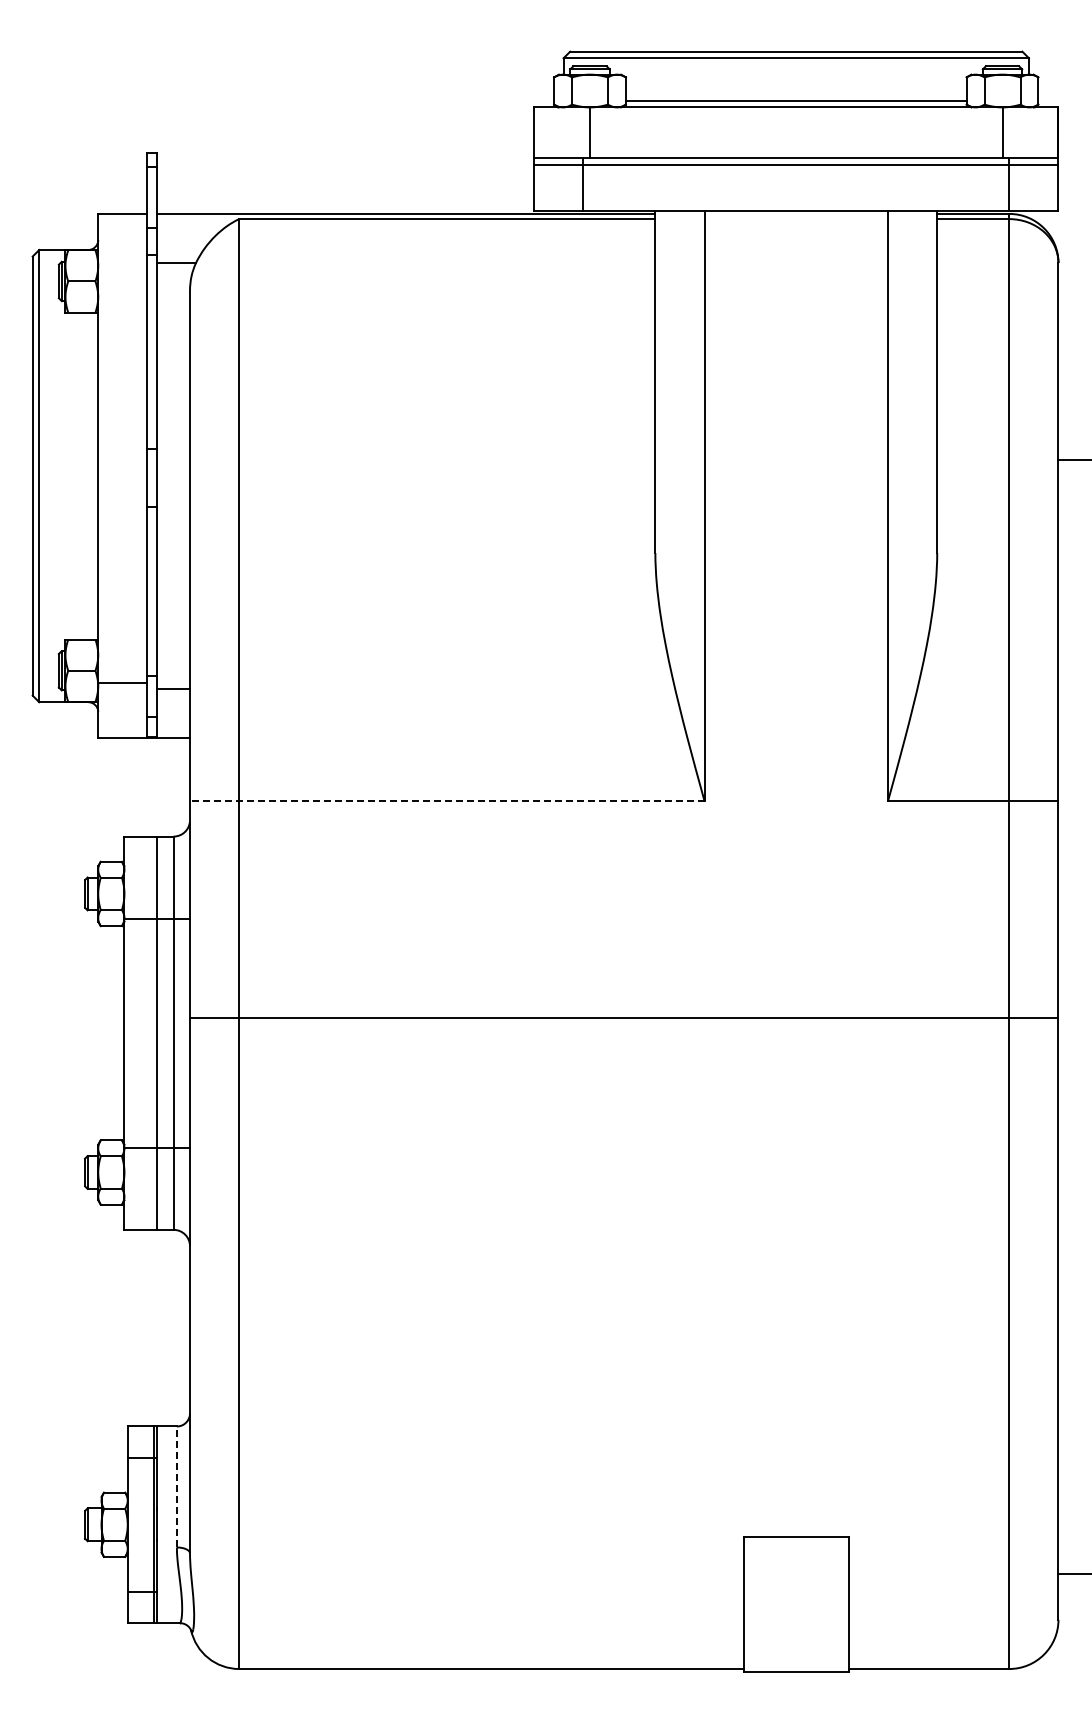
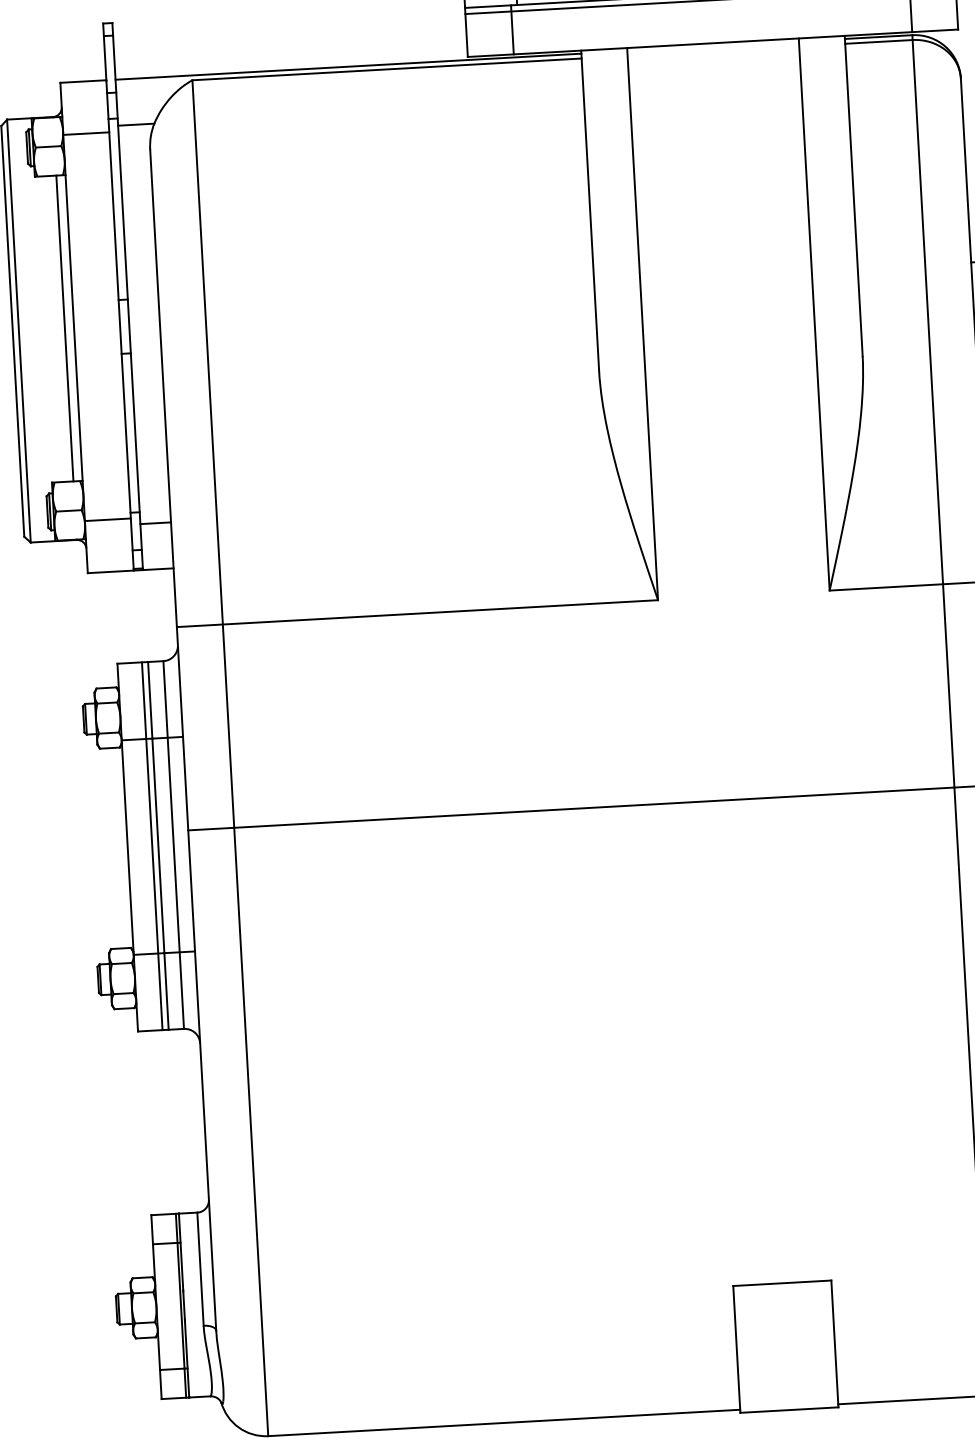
line: (122, 269) -> (85, 133), added
line: (88, 475) -> (64, 327), added
line: (446, 801) -> (416, 614), dashed -> solid
line: (150, 1032) -> (152, 845), added
line: (176, 1486) -> (200, 1268), dashed -> solid

